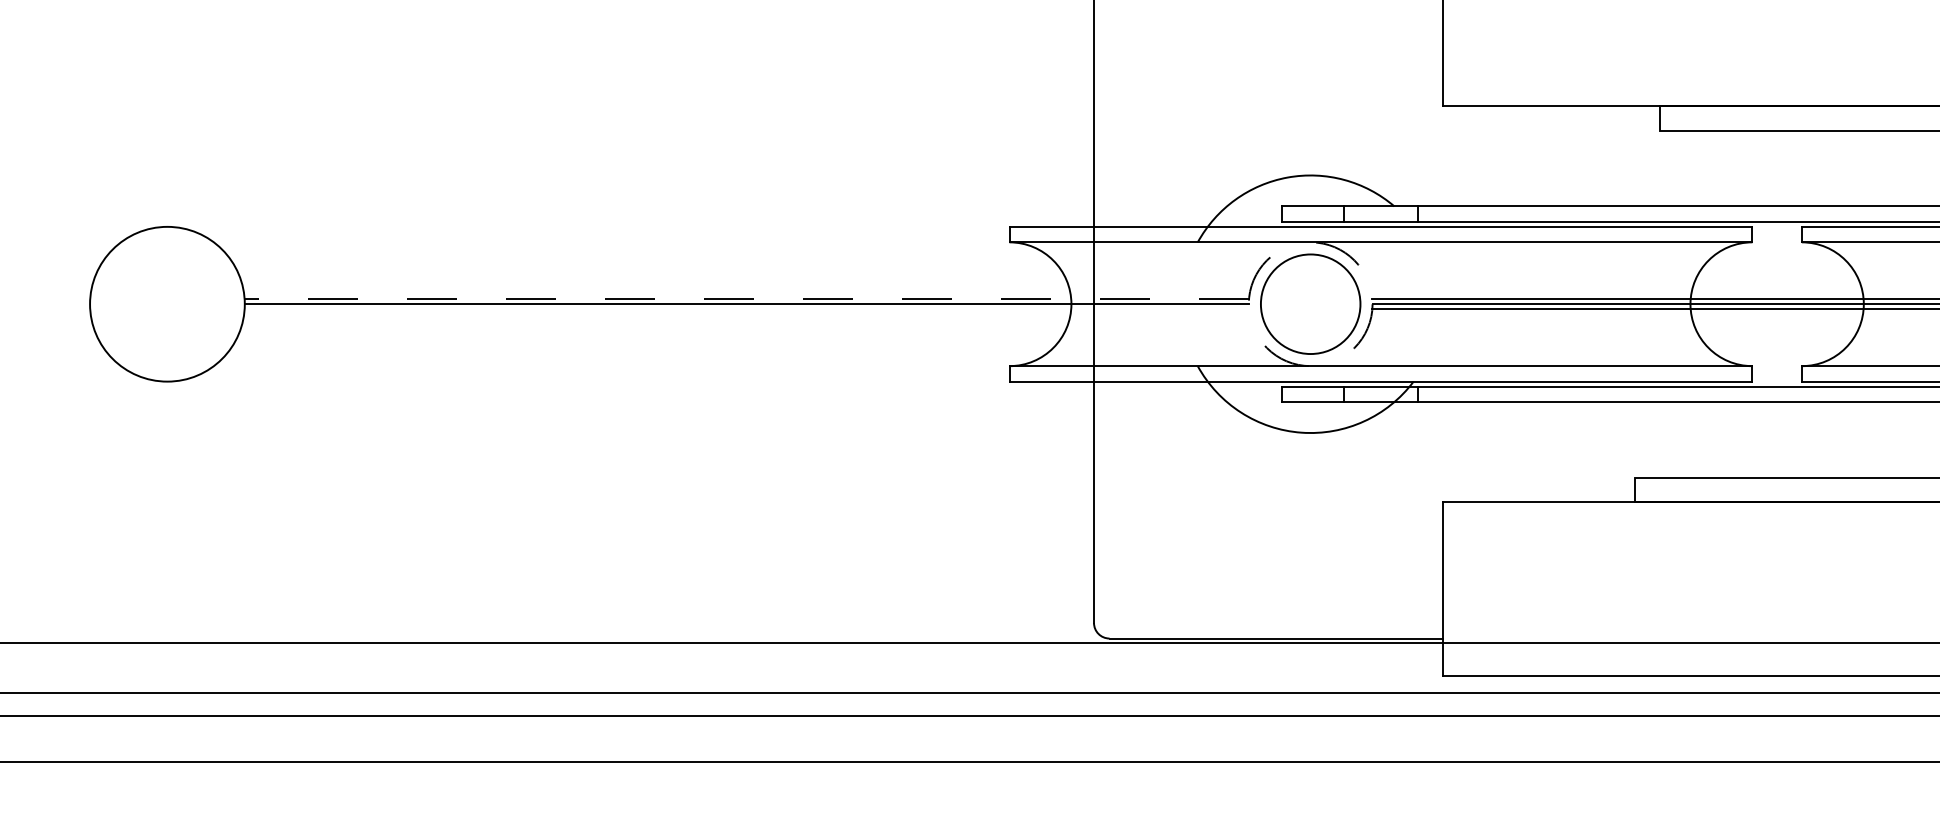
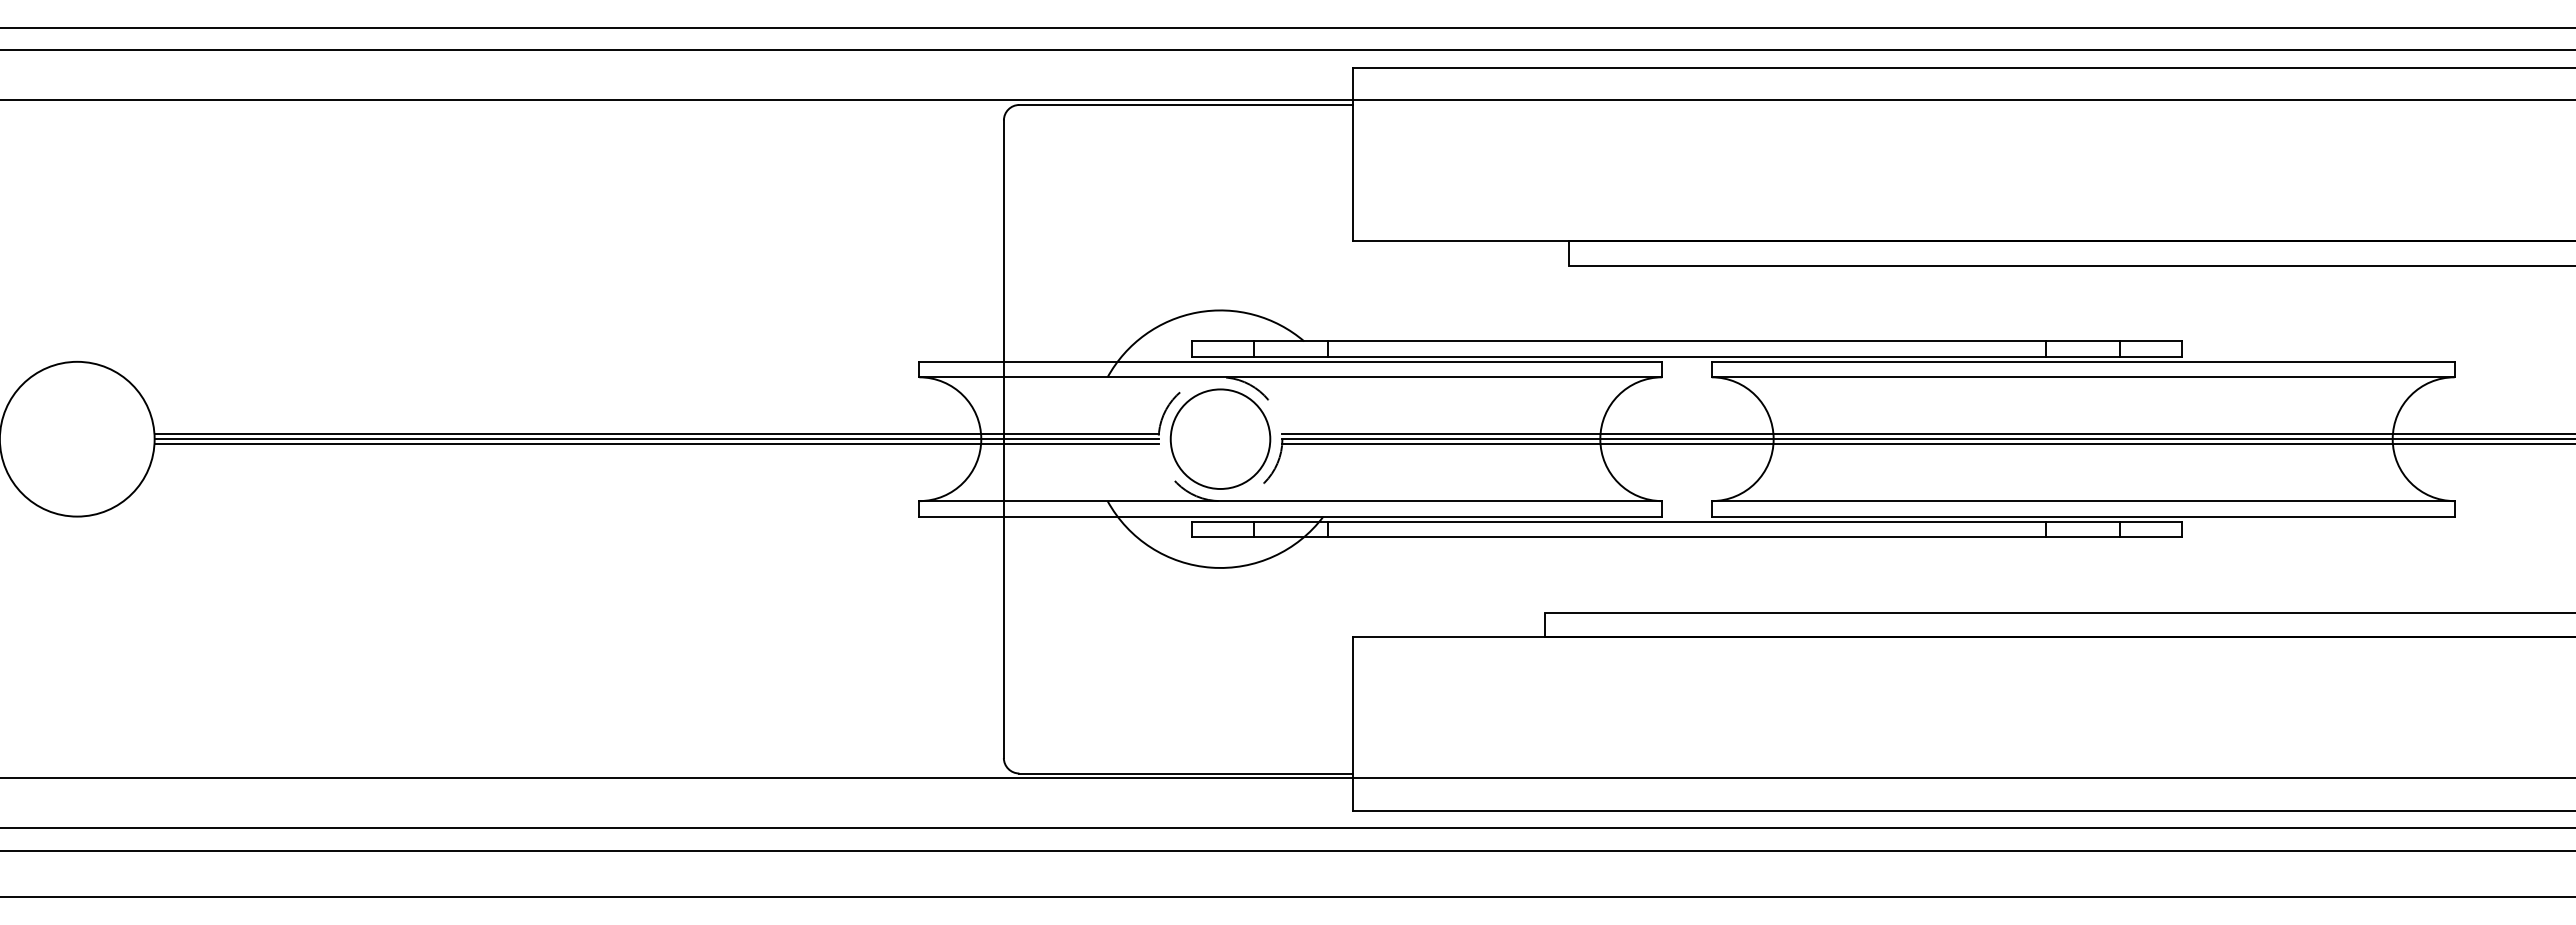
line: (746, 299) -> (656, 434), dashed -> solid
line: (746, 309) -> (656, 444), added

